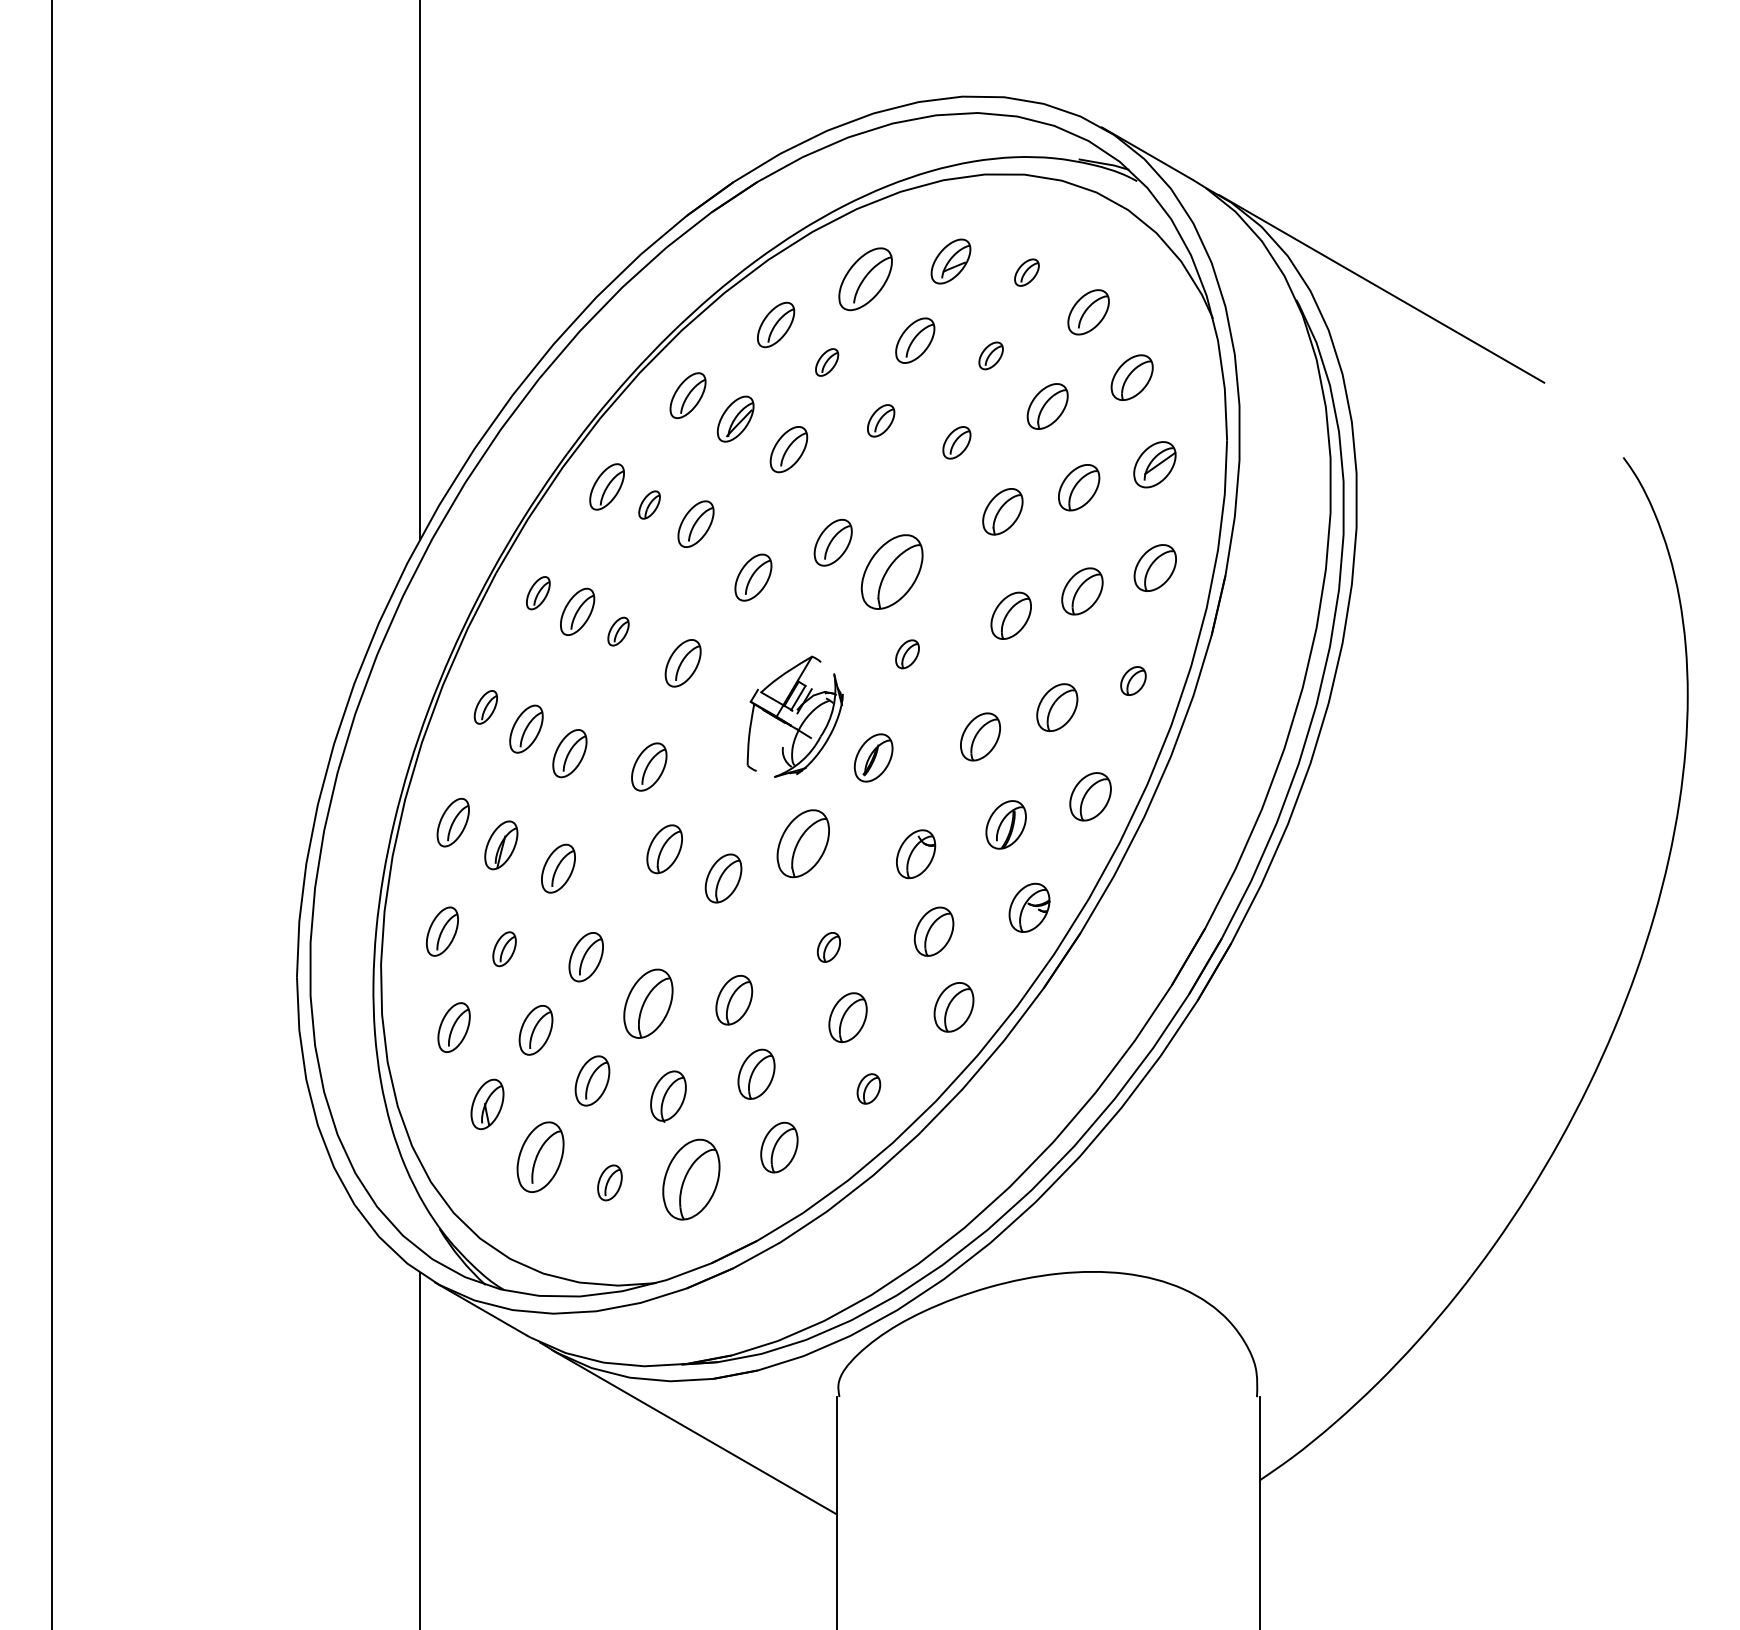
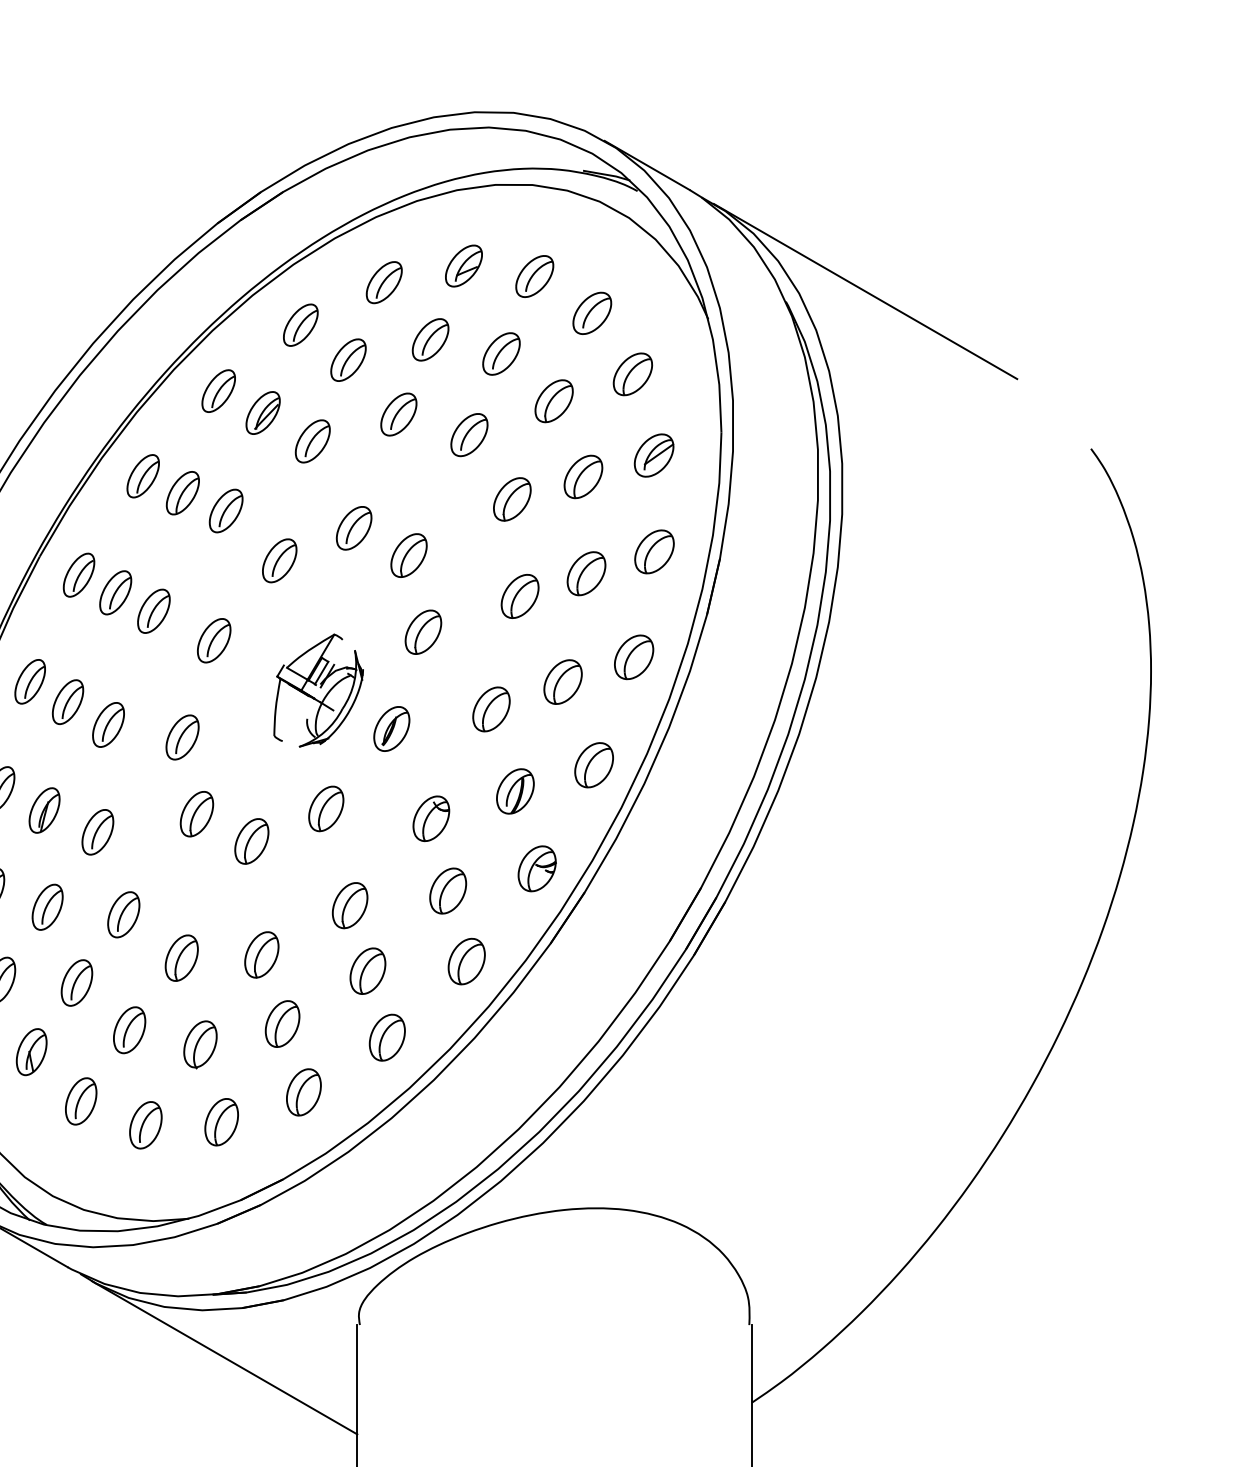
part: (1026, 272) -> (534, 276), size x1.67
part: (865, 279) -> (384, 282), size x0.71
part: (990, 355) -> (500, 353), size x1.67
part: (826, 362) -> (347, 360), size x1.67
part: (880, 420) -> (398, 414), size x1.43
part: (956, 442) -> (469, 434), size x1.43
part: (649, 504) -> (182, 492), size x1.67
part: (891, 571) -> (408, 555), size x0.62
part: (538, 593) -> (79, 575), size x1.43
part: (618, 631) -> (153, 611), size x1.67
part: (907, 654) -> (423, 632), size x1.67
part: (1133, 680) -> (634, 656), size x1.67
part: (485, 707) -> (29, 681), size x1.43
part: (803, 843) -> (326, 808), size x0.71
part: (828, 947) -> (349, 905), size x1.67
part: (504, 949) -> (47, 907), size x1.43
part: (648, 1003) -> (181, 957), size x0.71
part: (868, 1088) -> (387, 1037), size x1.67
part: (540, 1157) -> (81, 1101), size x0.71
part: (690, 1179) -> (221, 1122), size x0.62
part: (609, 1182) -> (145, 1124), size x1.43

